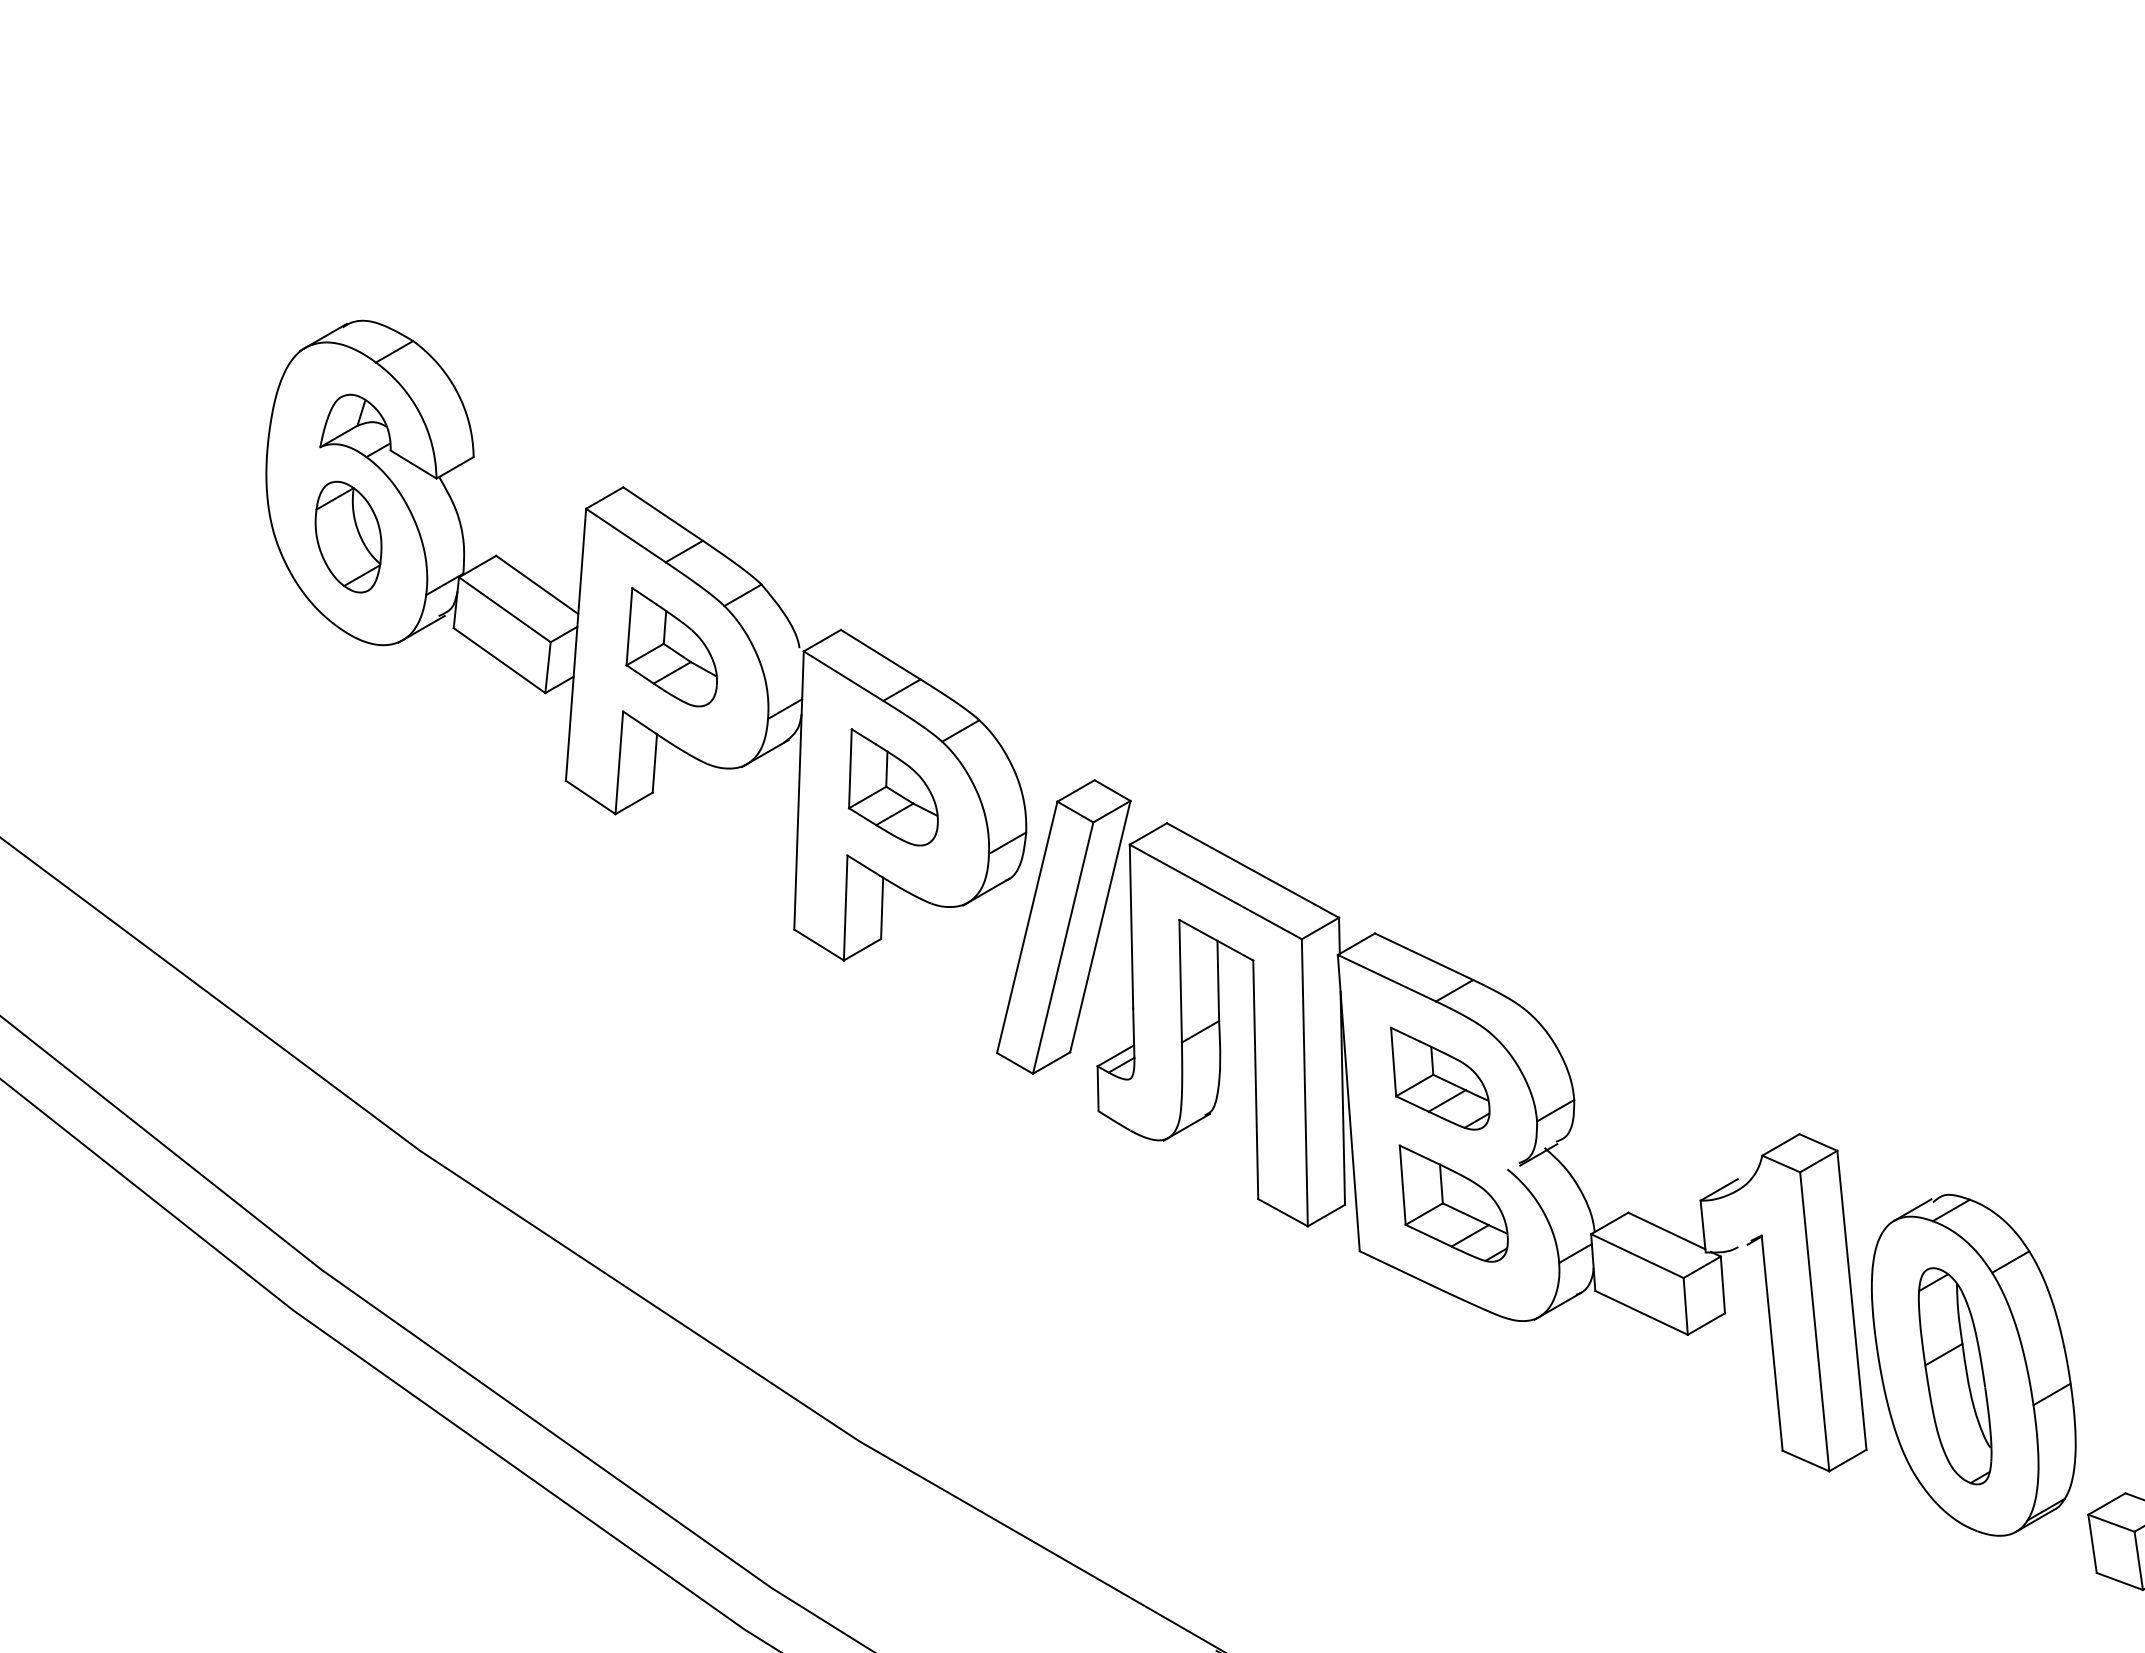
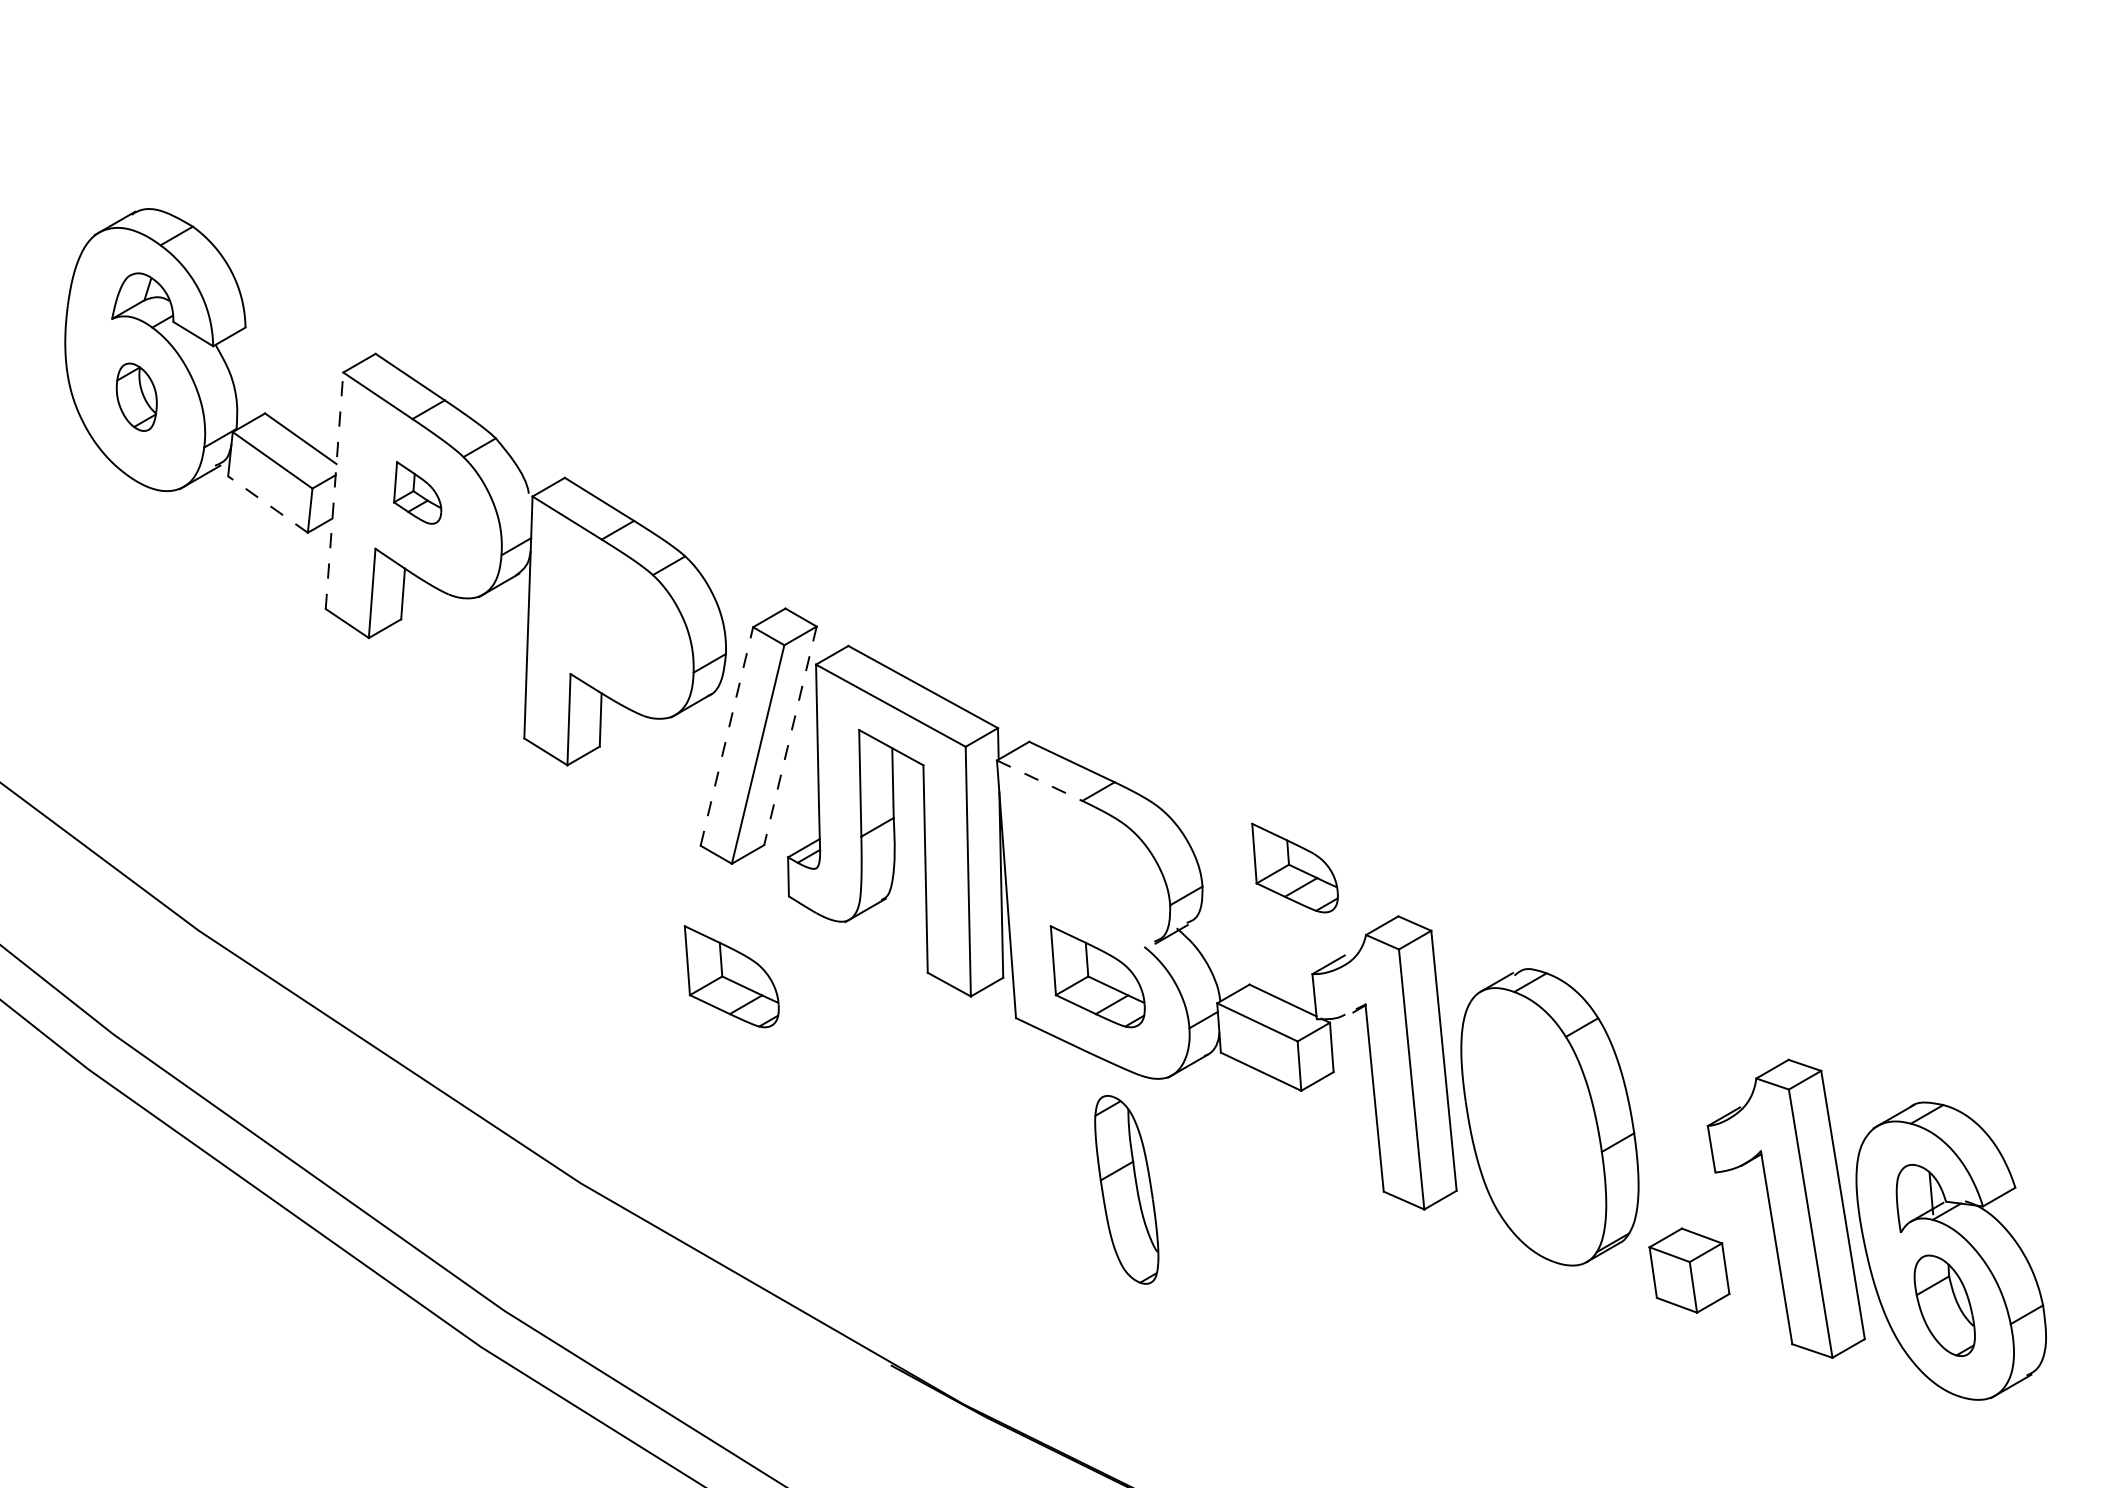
part: (348, 537) -> (136, 397), size x0.7
line: (575, 644) -> (334, 490), solid -> dashed
part: (671, 646) -> (417, 492), size x0.6
line: (500, 660) -> (268, 504), solid -> dashed
part: (893, 787) -> (610, 614), removed
line: (1027, 927) -> (727, 736), solid -> dashed
line: (1100, 927) -> (790, 736), solid -> dashed
line: (1387, 977) -> (1040, 780), solid -> dashed
part: (1439, 1078) -> (1294, 867), moved
part: (1032, 1203) -> (731, 976), added
part: (1954, 1375) -> (1126, 1189), moved

